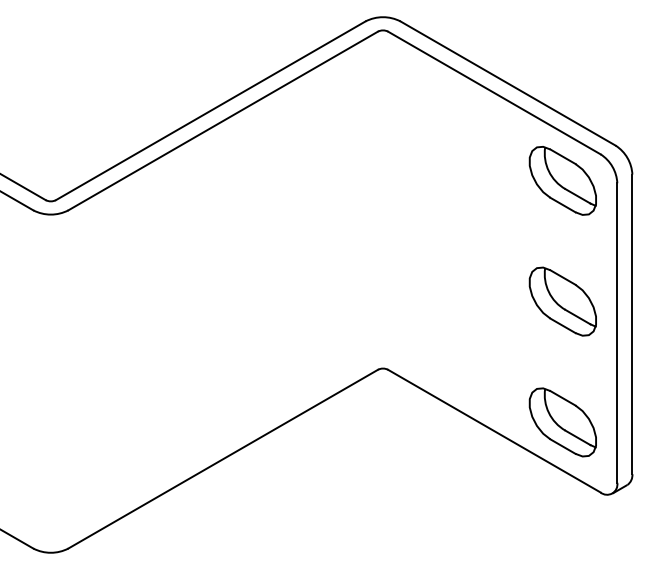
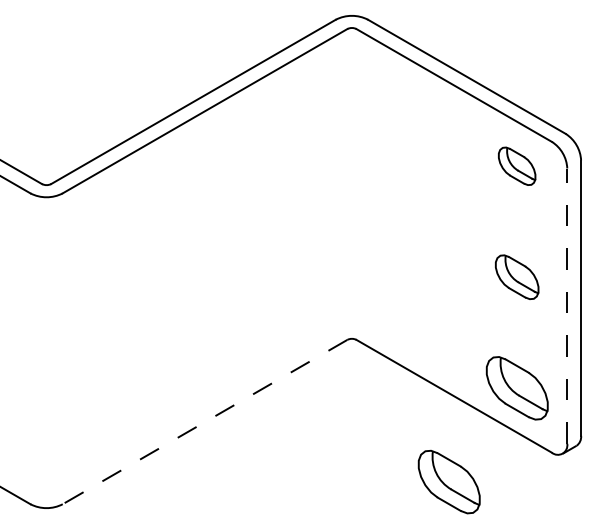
part: (562, 180) -> (516, 165), size x0.6
part: (562, 301) -> (516, 277), size x0.7
line: (617, 333) -> (567, 306), solid -> dashed
line: (223, 459) -> (205, 422), solid -> dashed
part: (488, 524) -> (448, 482), added

